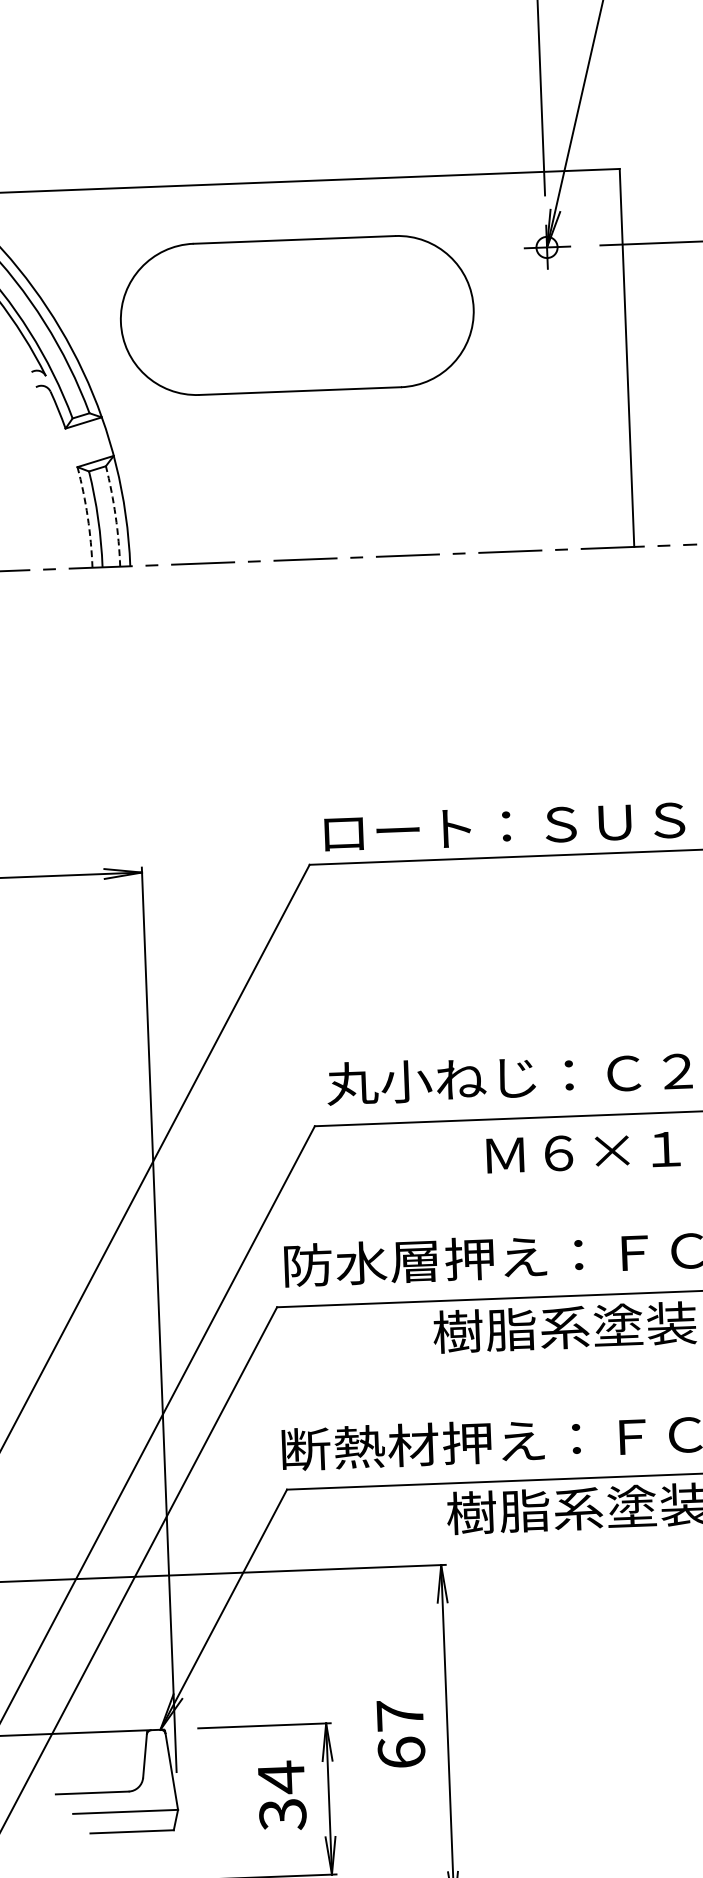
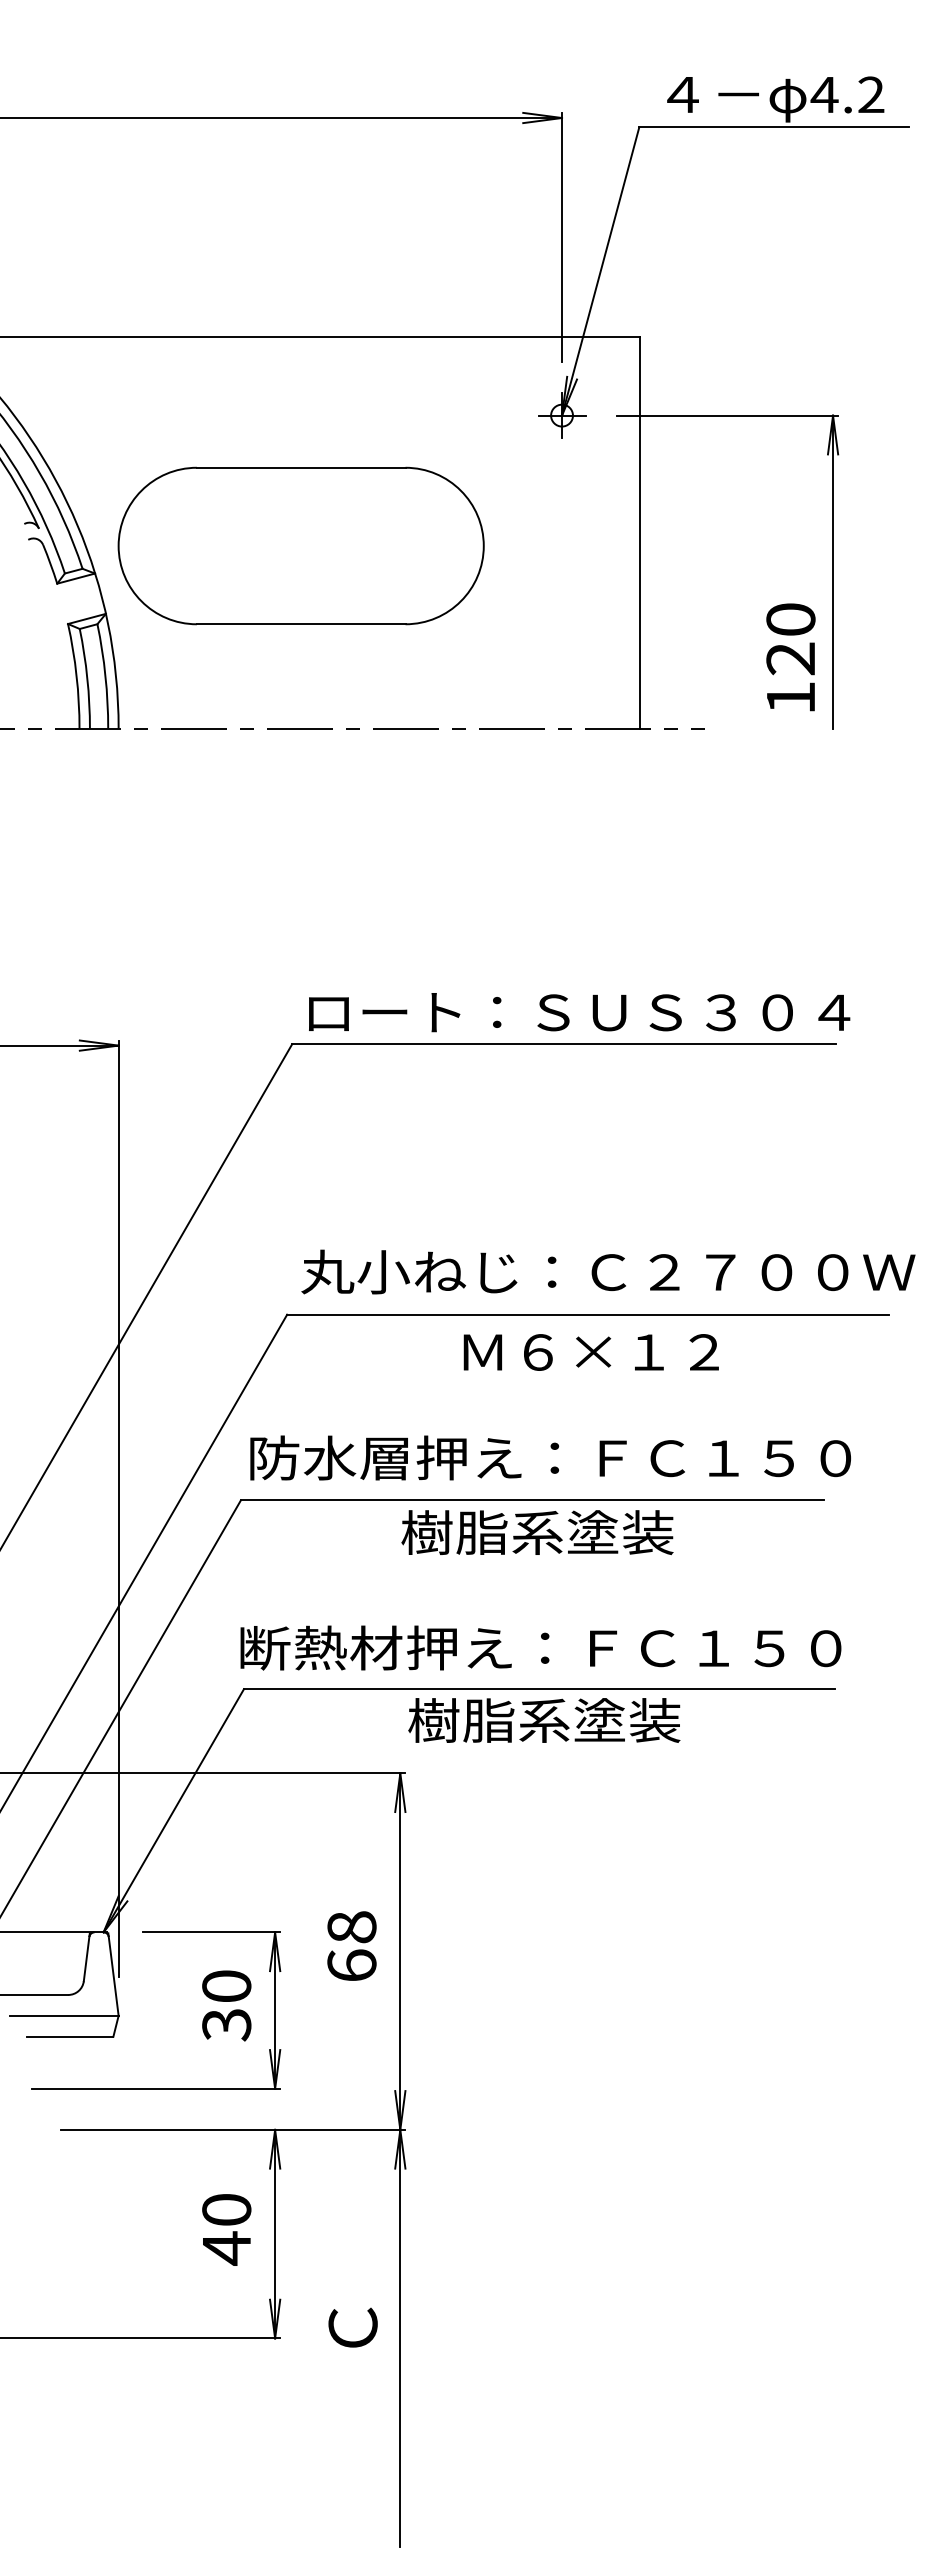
part: (296, 315) -> (300, 545), moved
arc: (87, 516) -> (76, 675), dashed -> solid
arc: (115, 516) -> (105, 676), dashed -> solid
text: (399, 1715) -> (351, 1927), 67 -> 68
text: (281, 1777) -> (226, 1986), 34 -> 30

